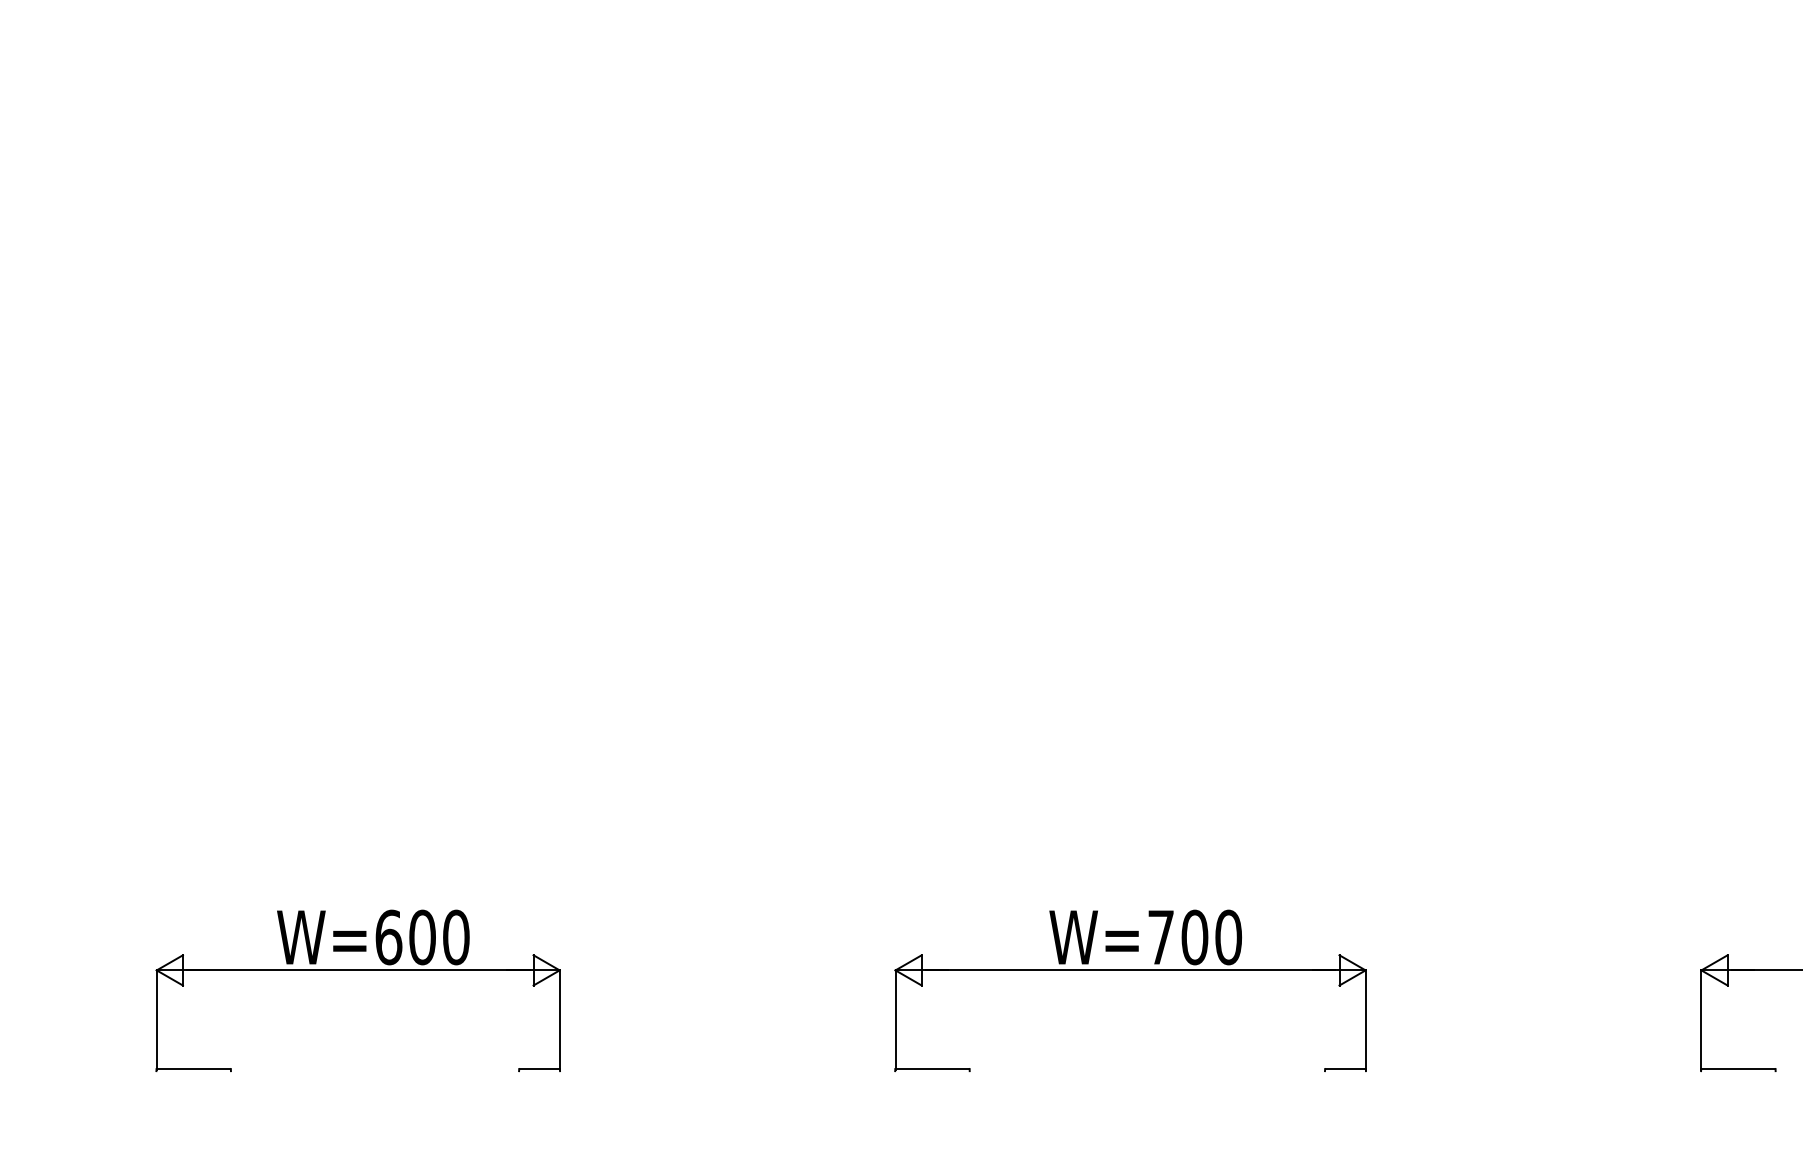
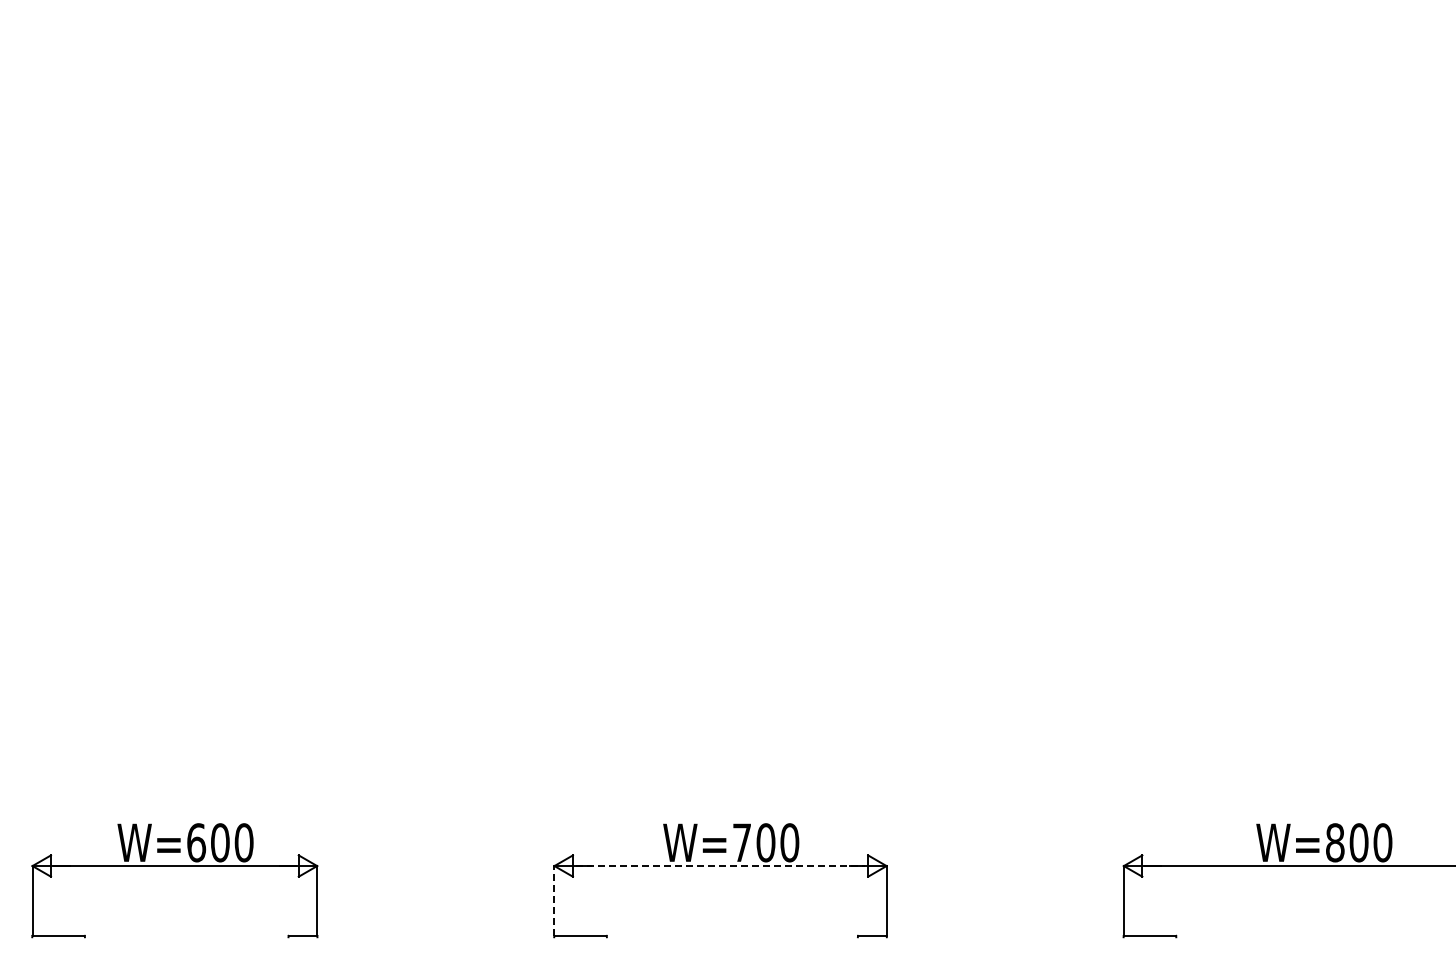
line: (1130, 971) -> (720, 866), solid -> dashed
line: (895, 1019) -> (554, 900), solid -> dashed

